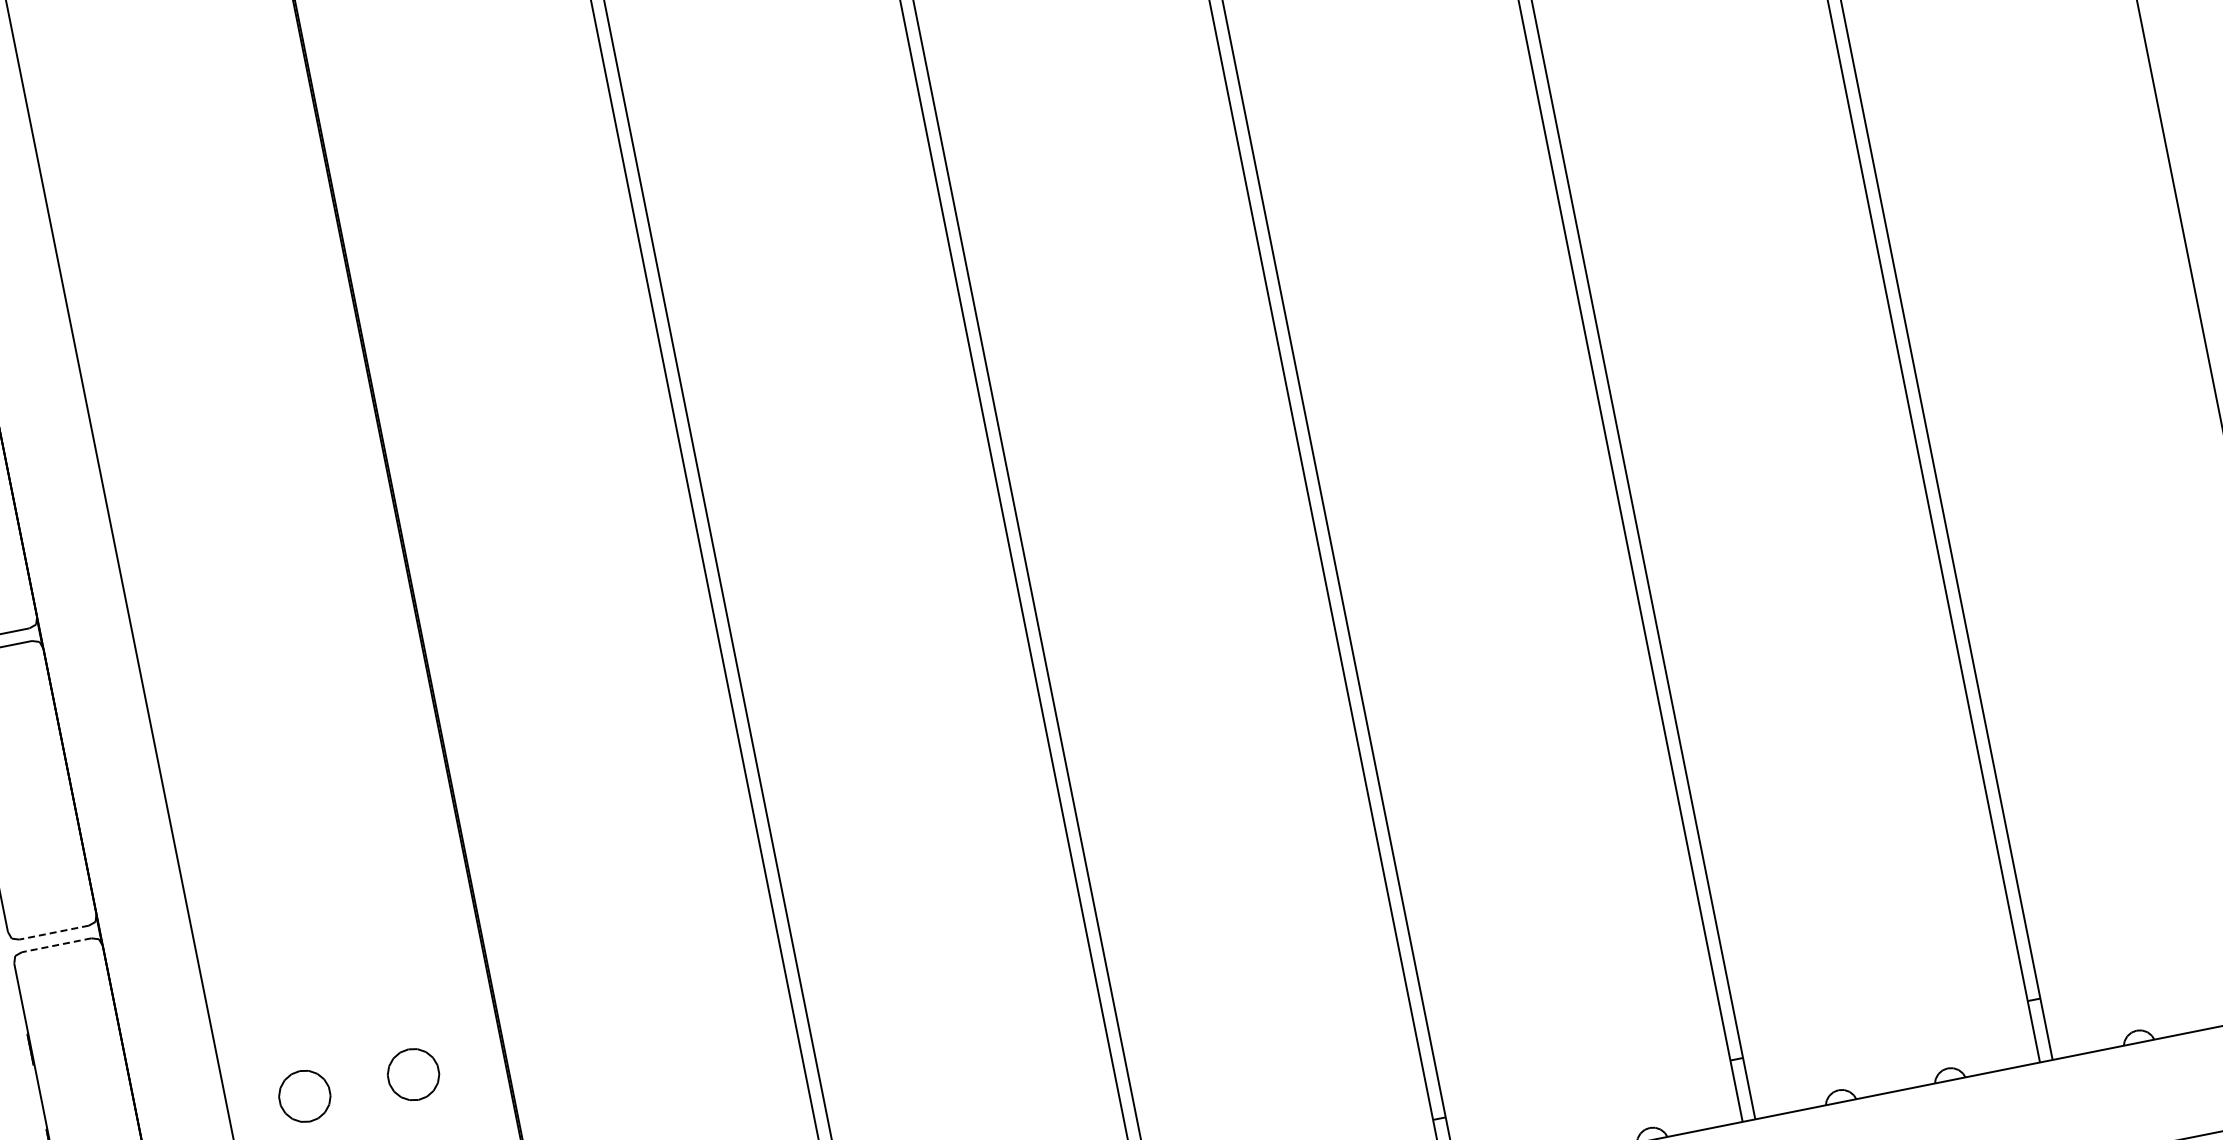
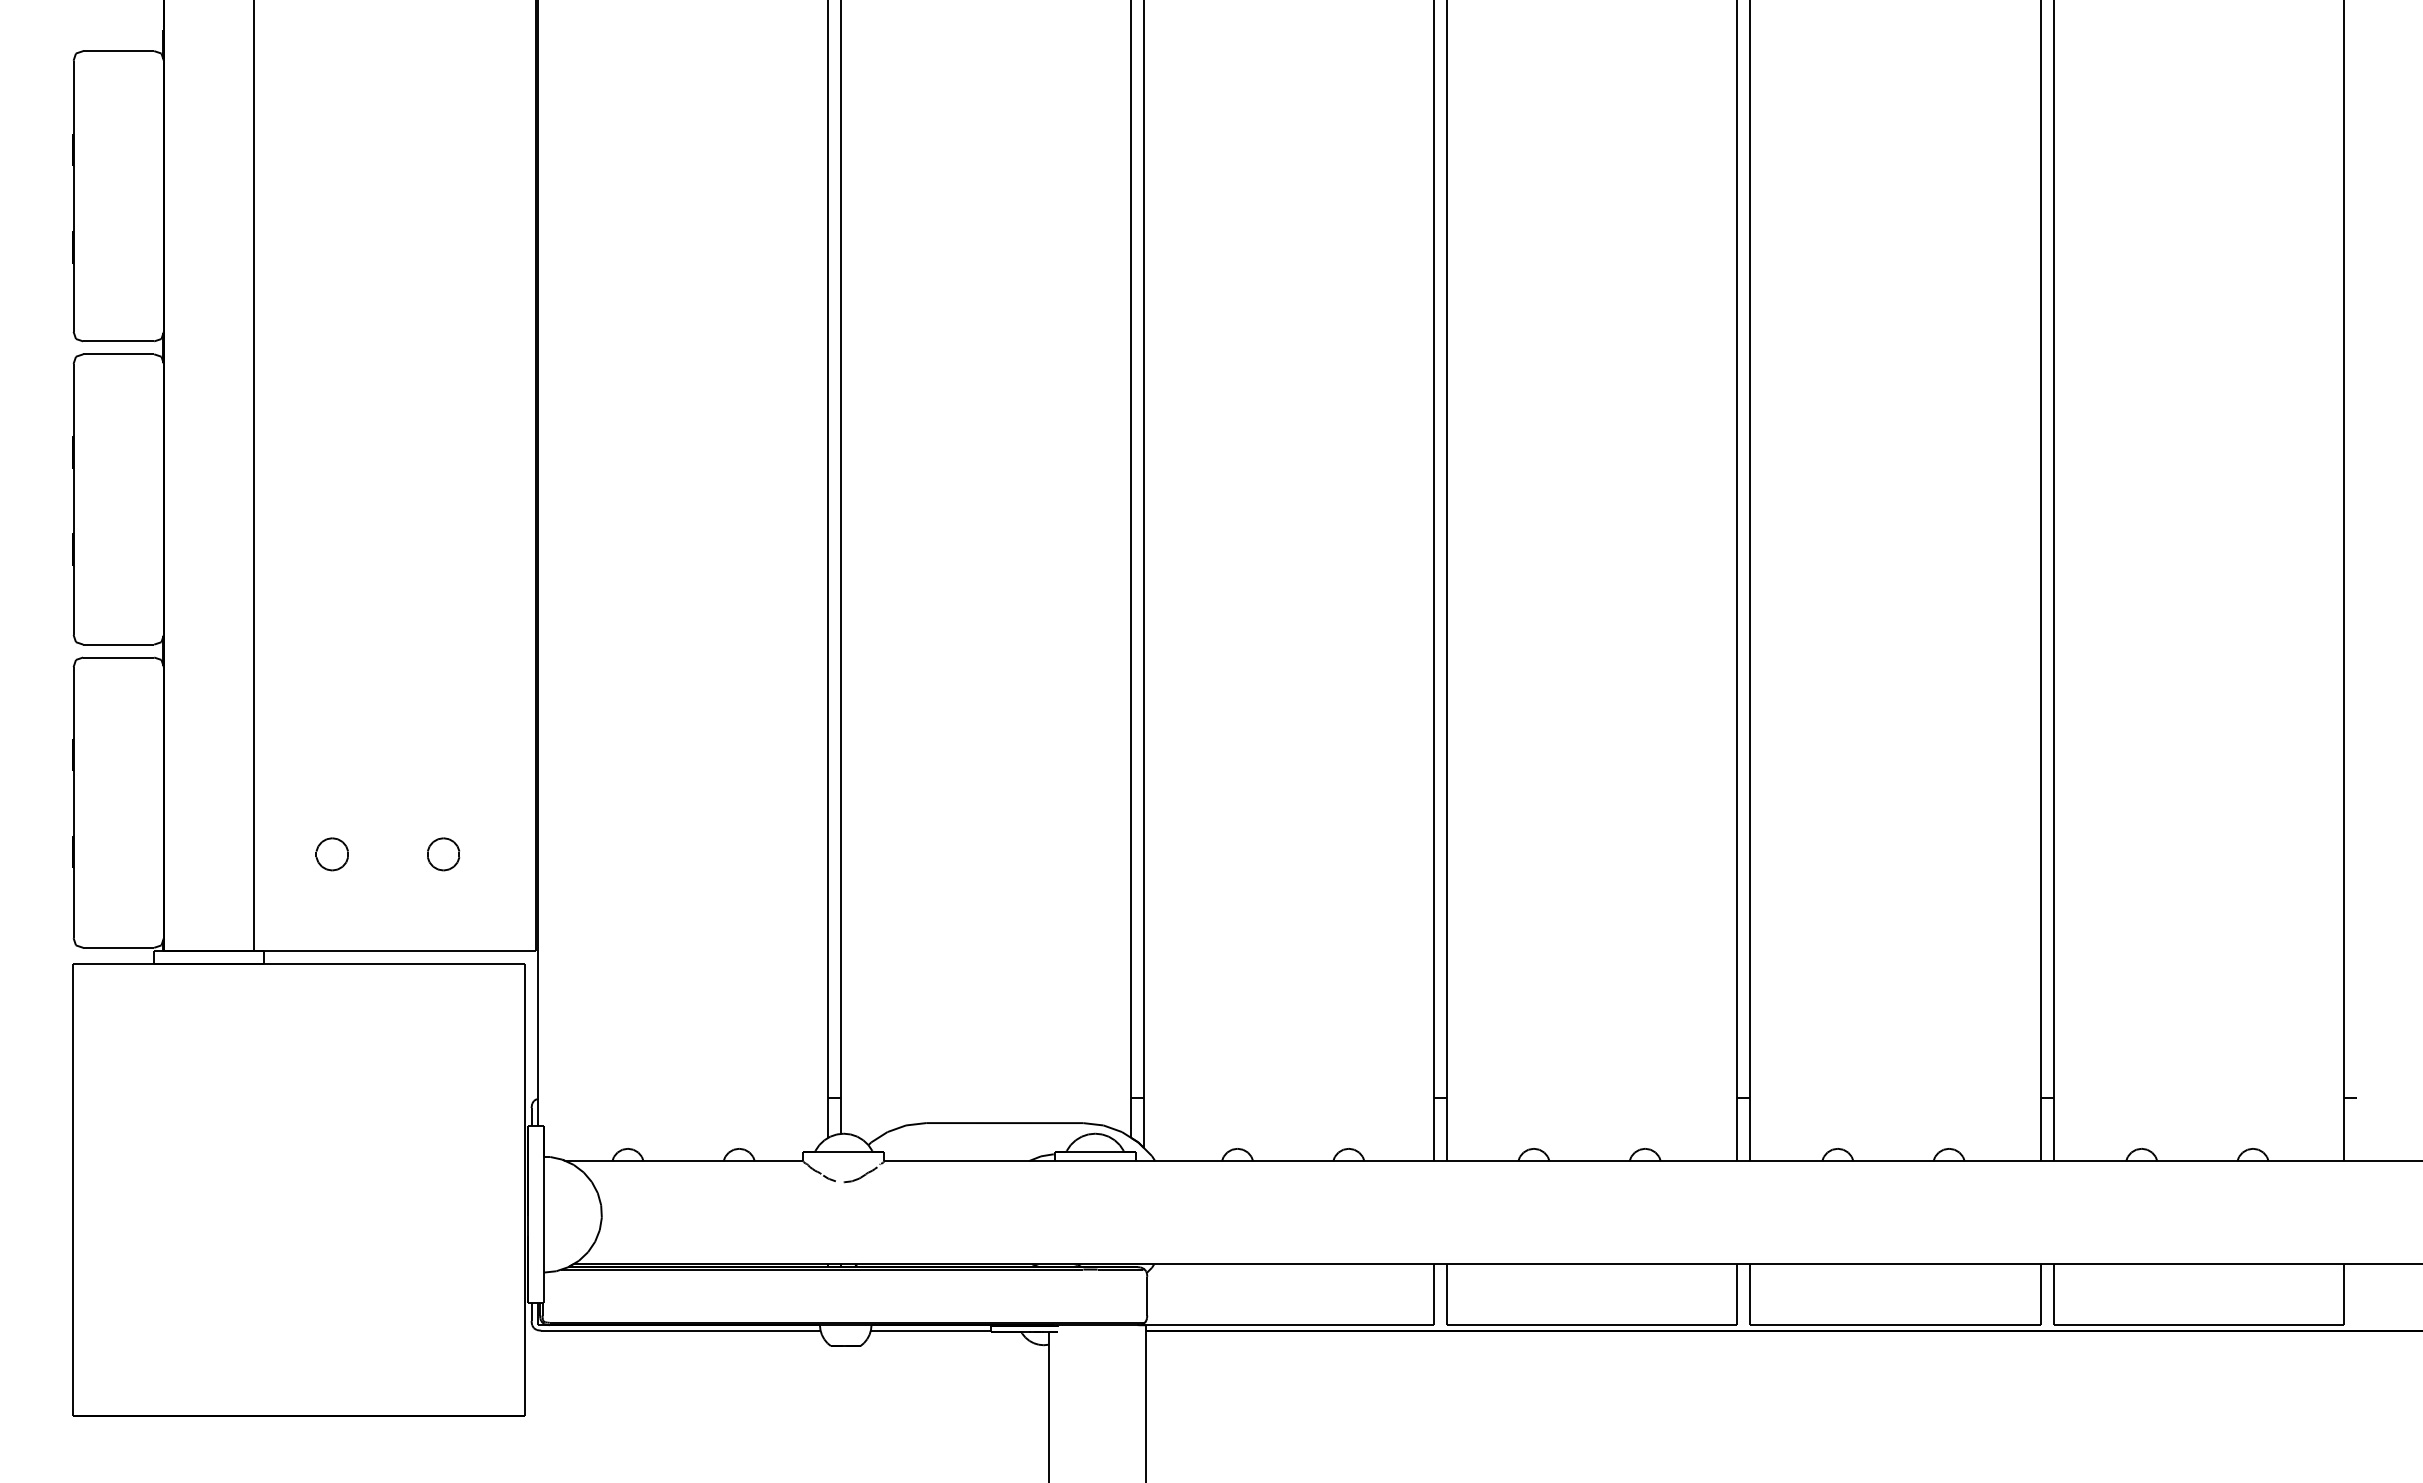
line: (53, 932) -> (118, 644), dashed -> solid
line: (56, 945) -> (118, 657), dashed -> solid
part: (413, 1074) -> (443, 854), size x0.62
part: (303, 1096) -> (331, 854), size x0.62

